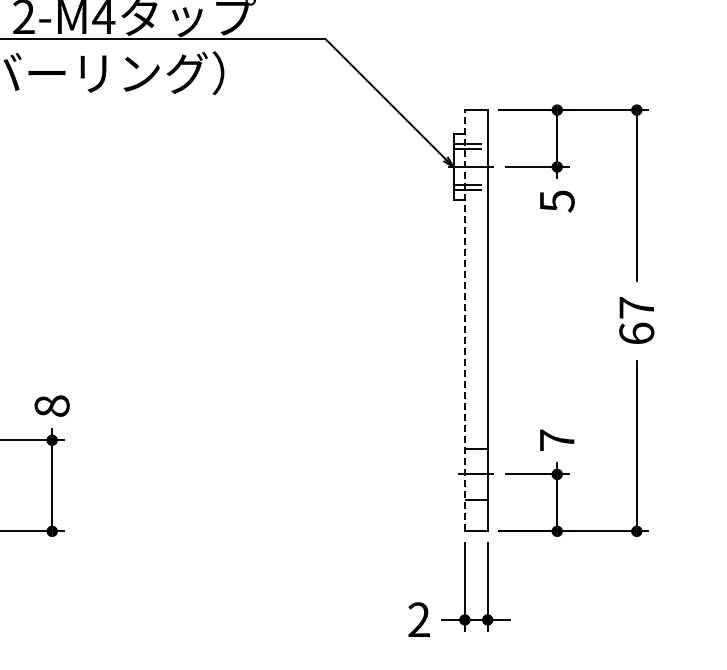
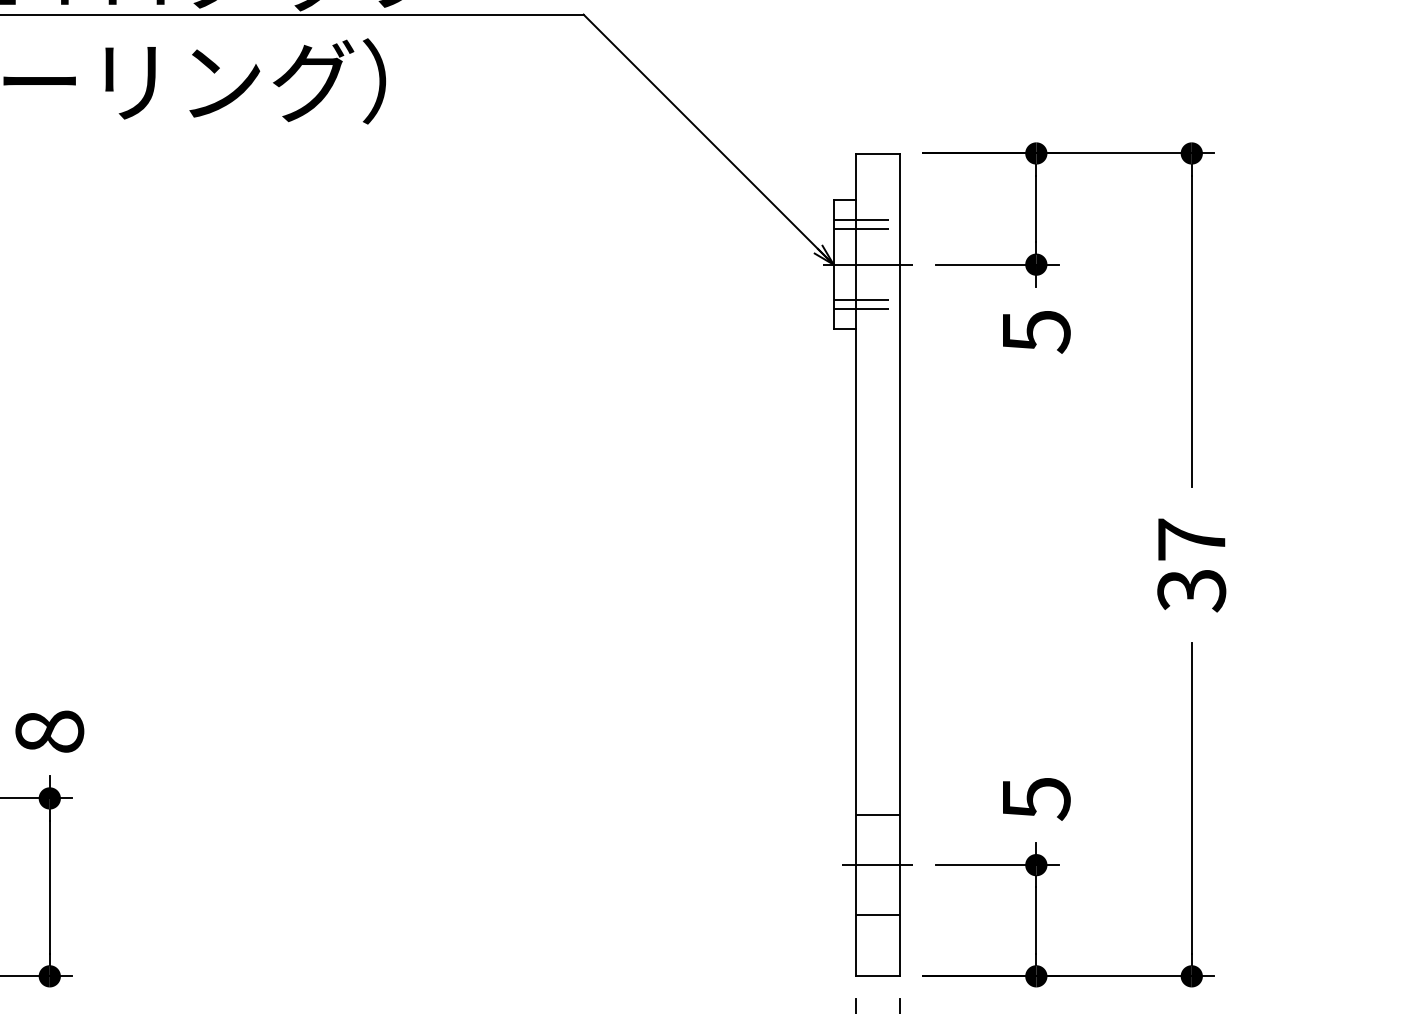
line: (464, 320) -> (855, 564), dashed -> solid
text: (636, 333) -> (1191, 589), 67 -> 37
text: (557, 440) -> (1036, 798), 7 -> 5

